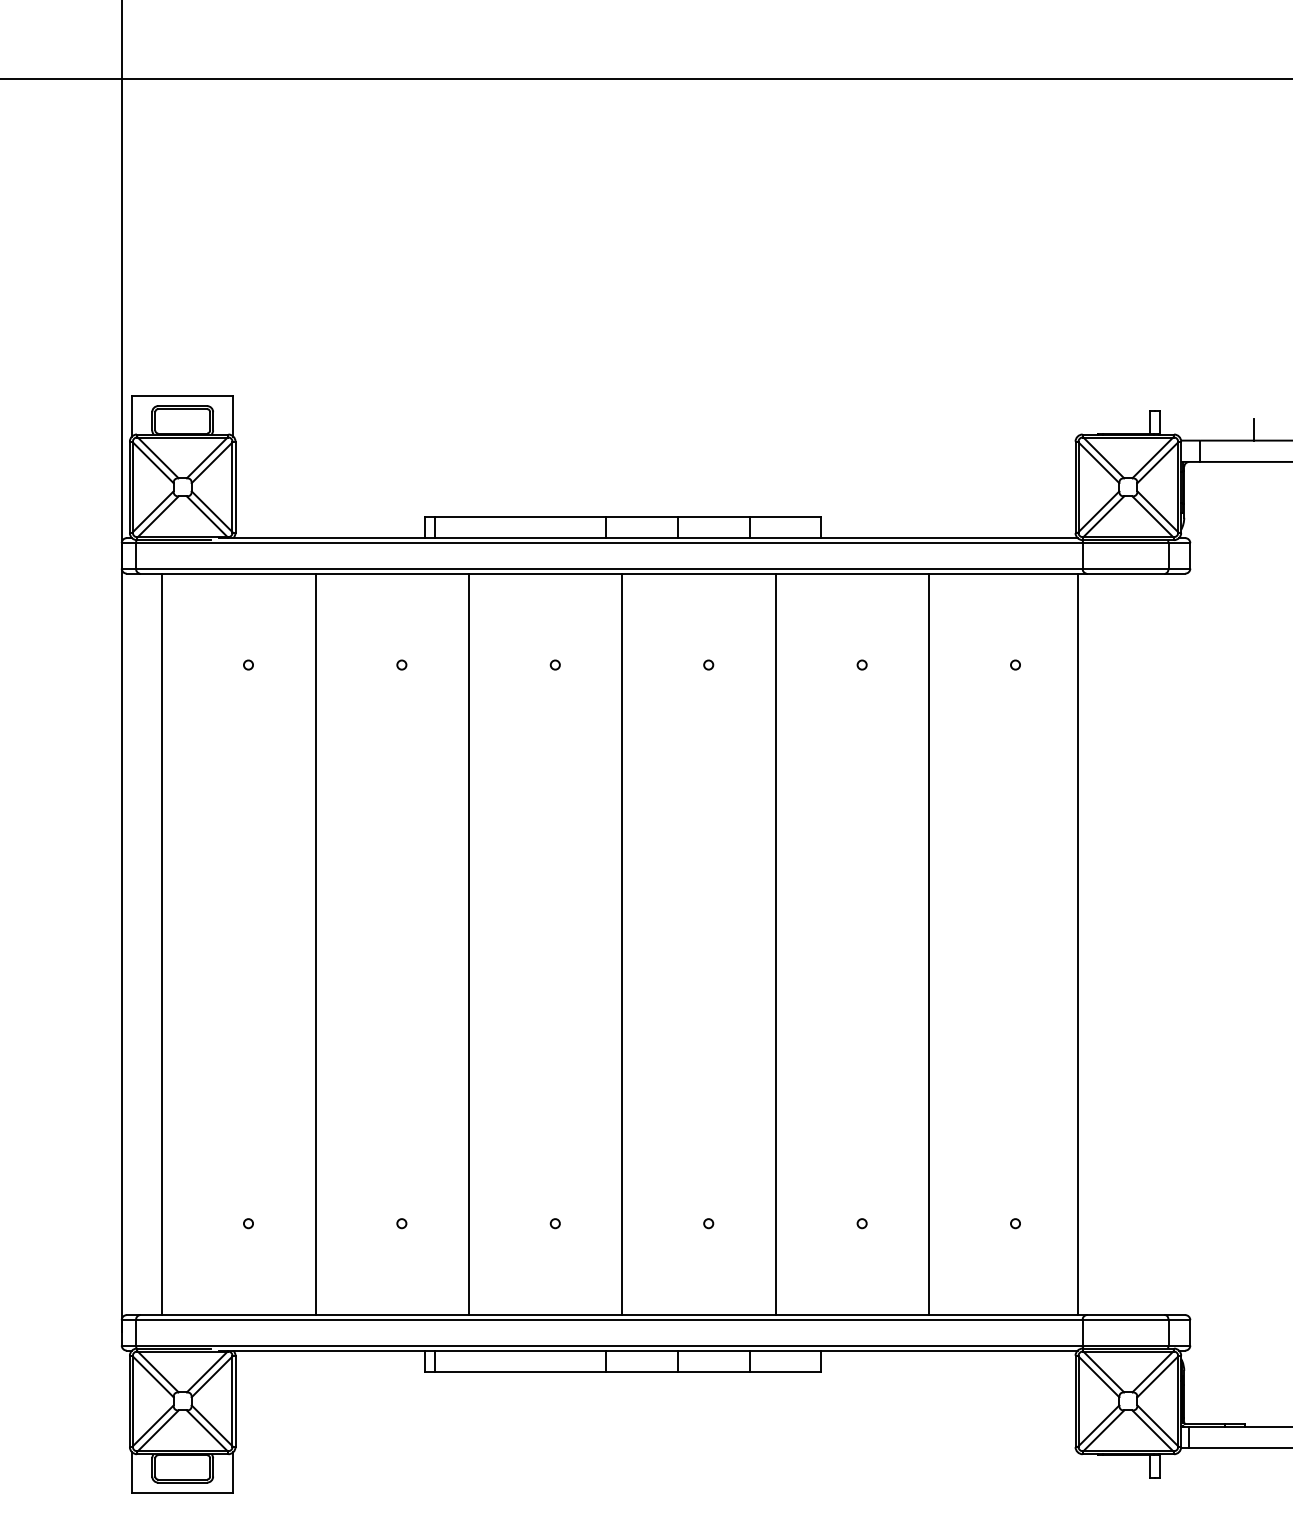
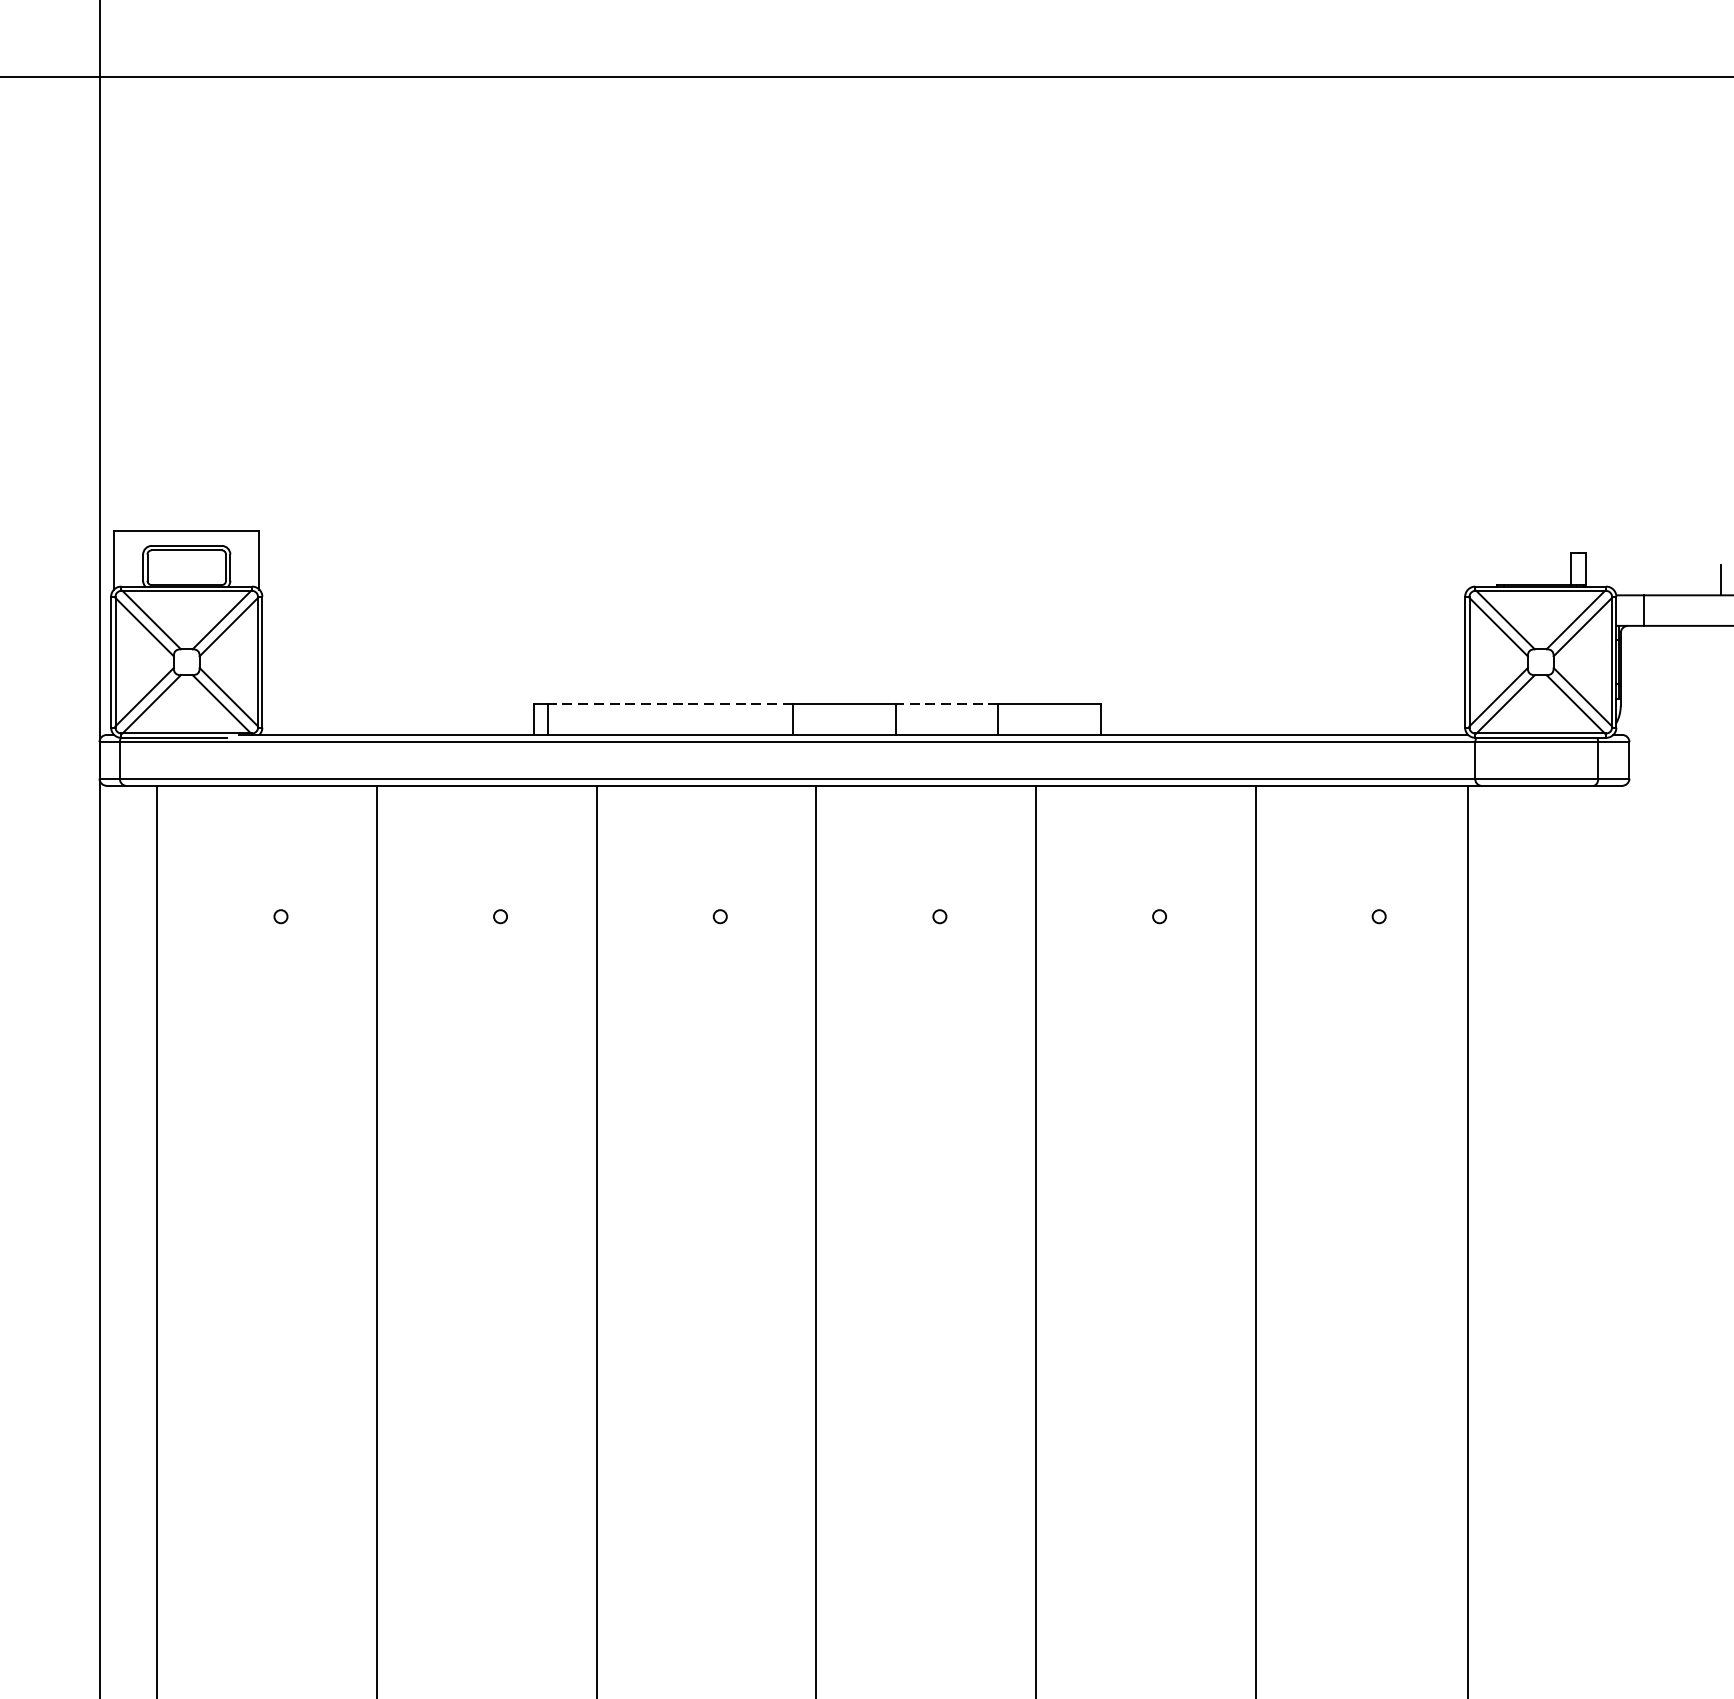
line: (520, 516) -> (670, 703), solid -> dashed
line: (713, 516) -> (946, 703), solid -> dashed

